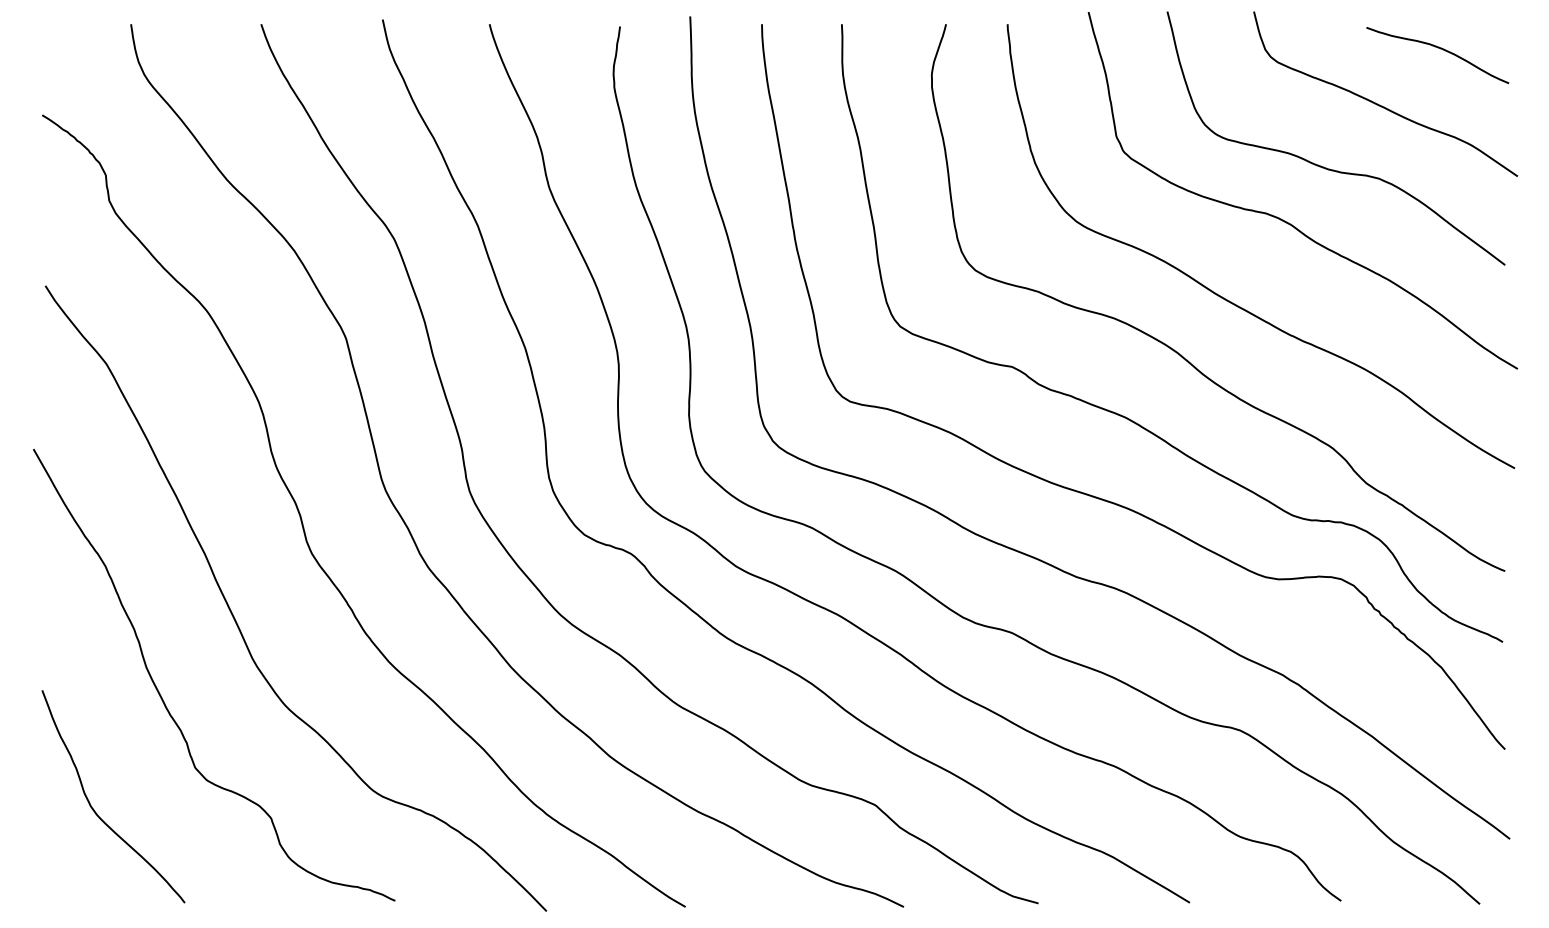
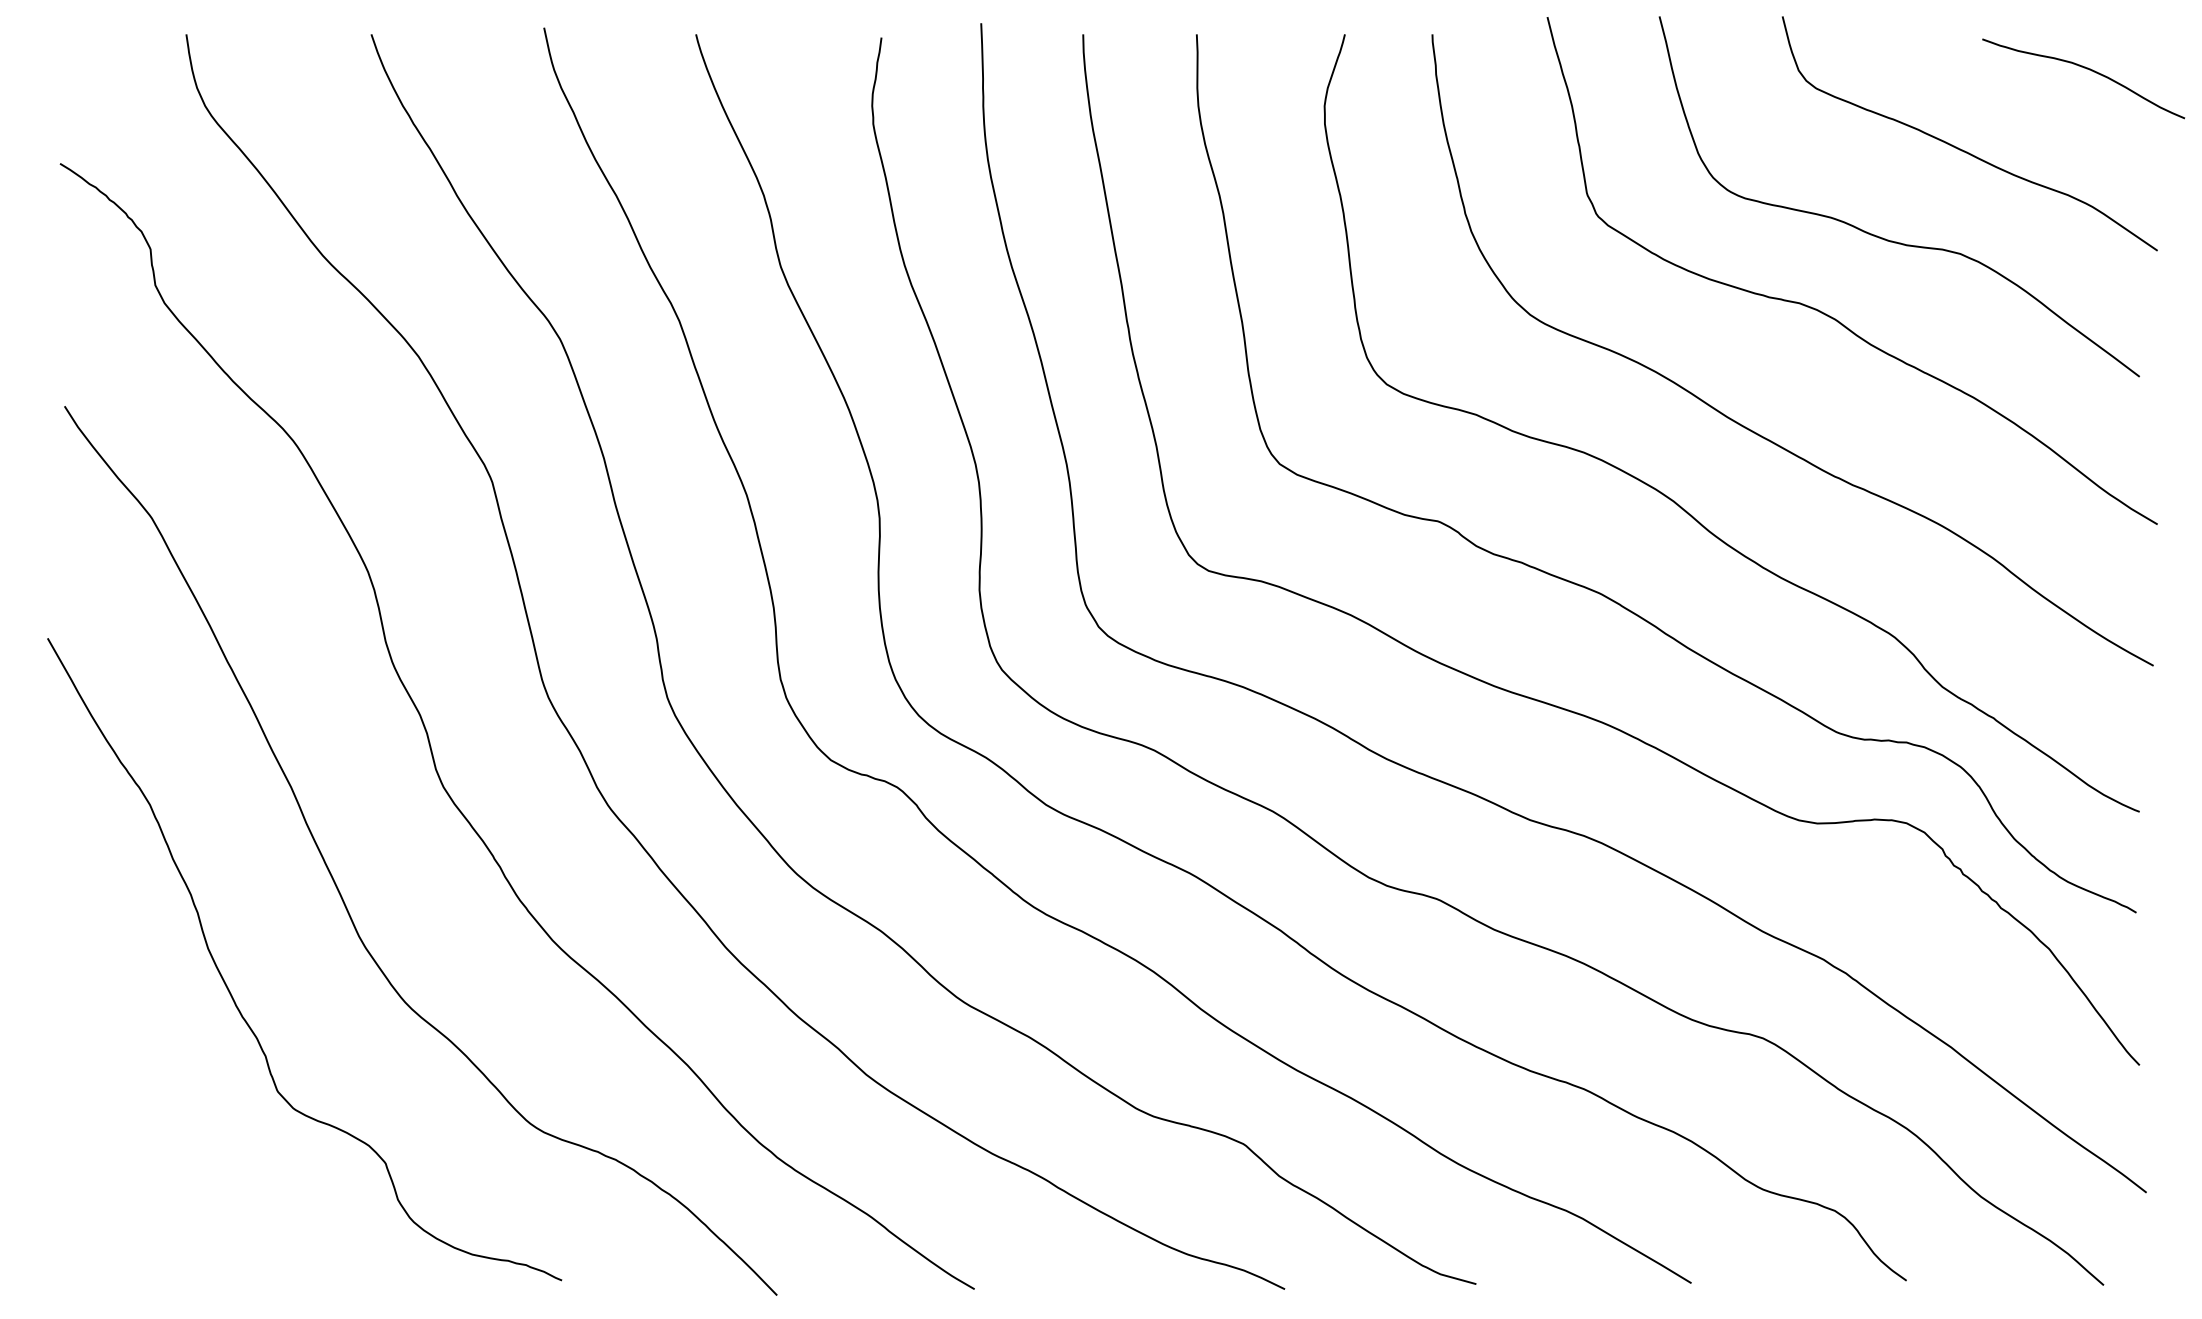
curve: (1440, 49) -> (2087, 70), moved
curve: (94, 809) -> (134, 1150), removed

